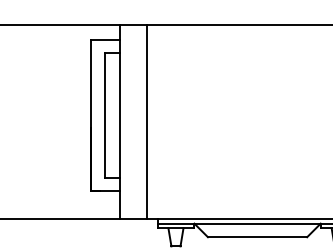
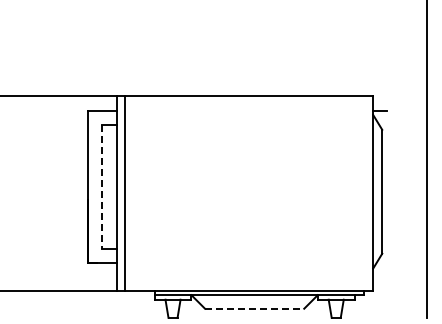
line: (104, 115) -> (101, 187), solid -> dashed
line: (147, 121) -> (125, 193), moved
line: (257, 236) -> (254, 308), solid -> dashed

